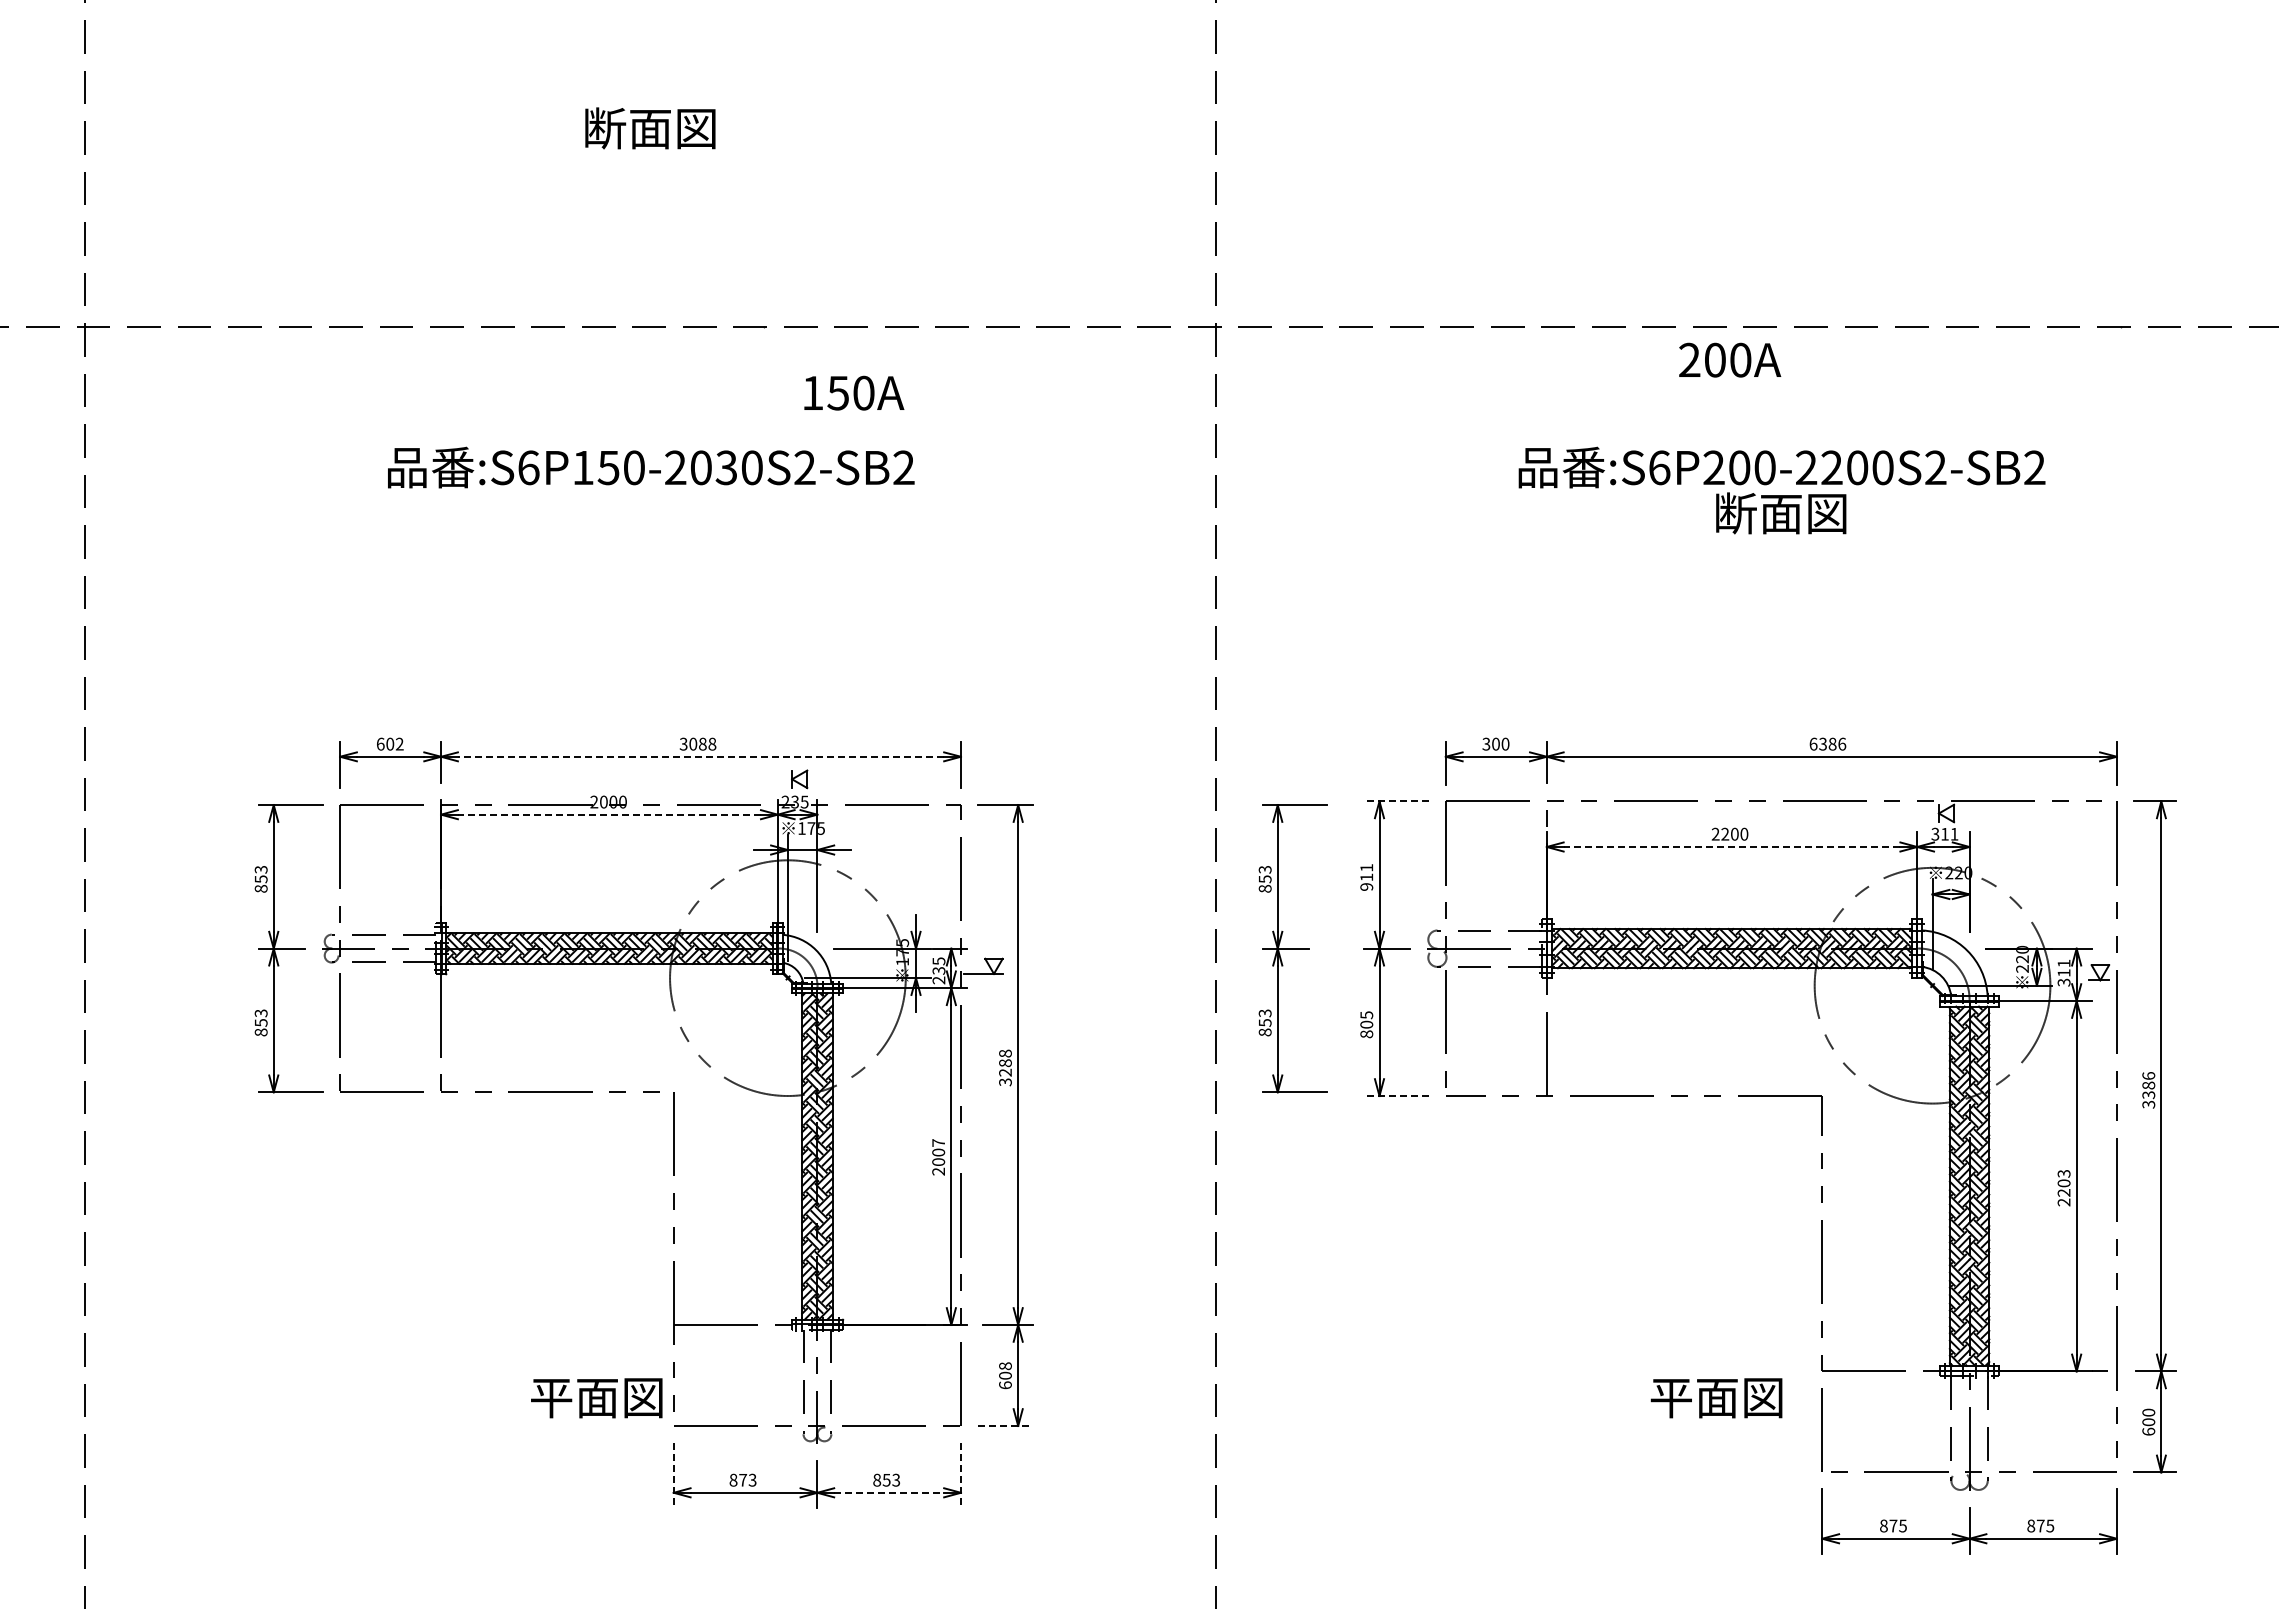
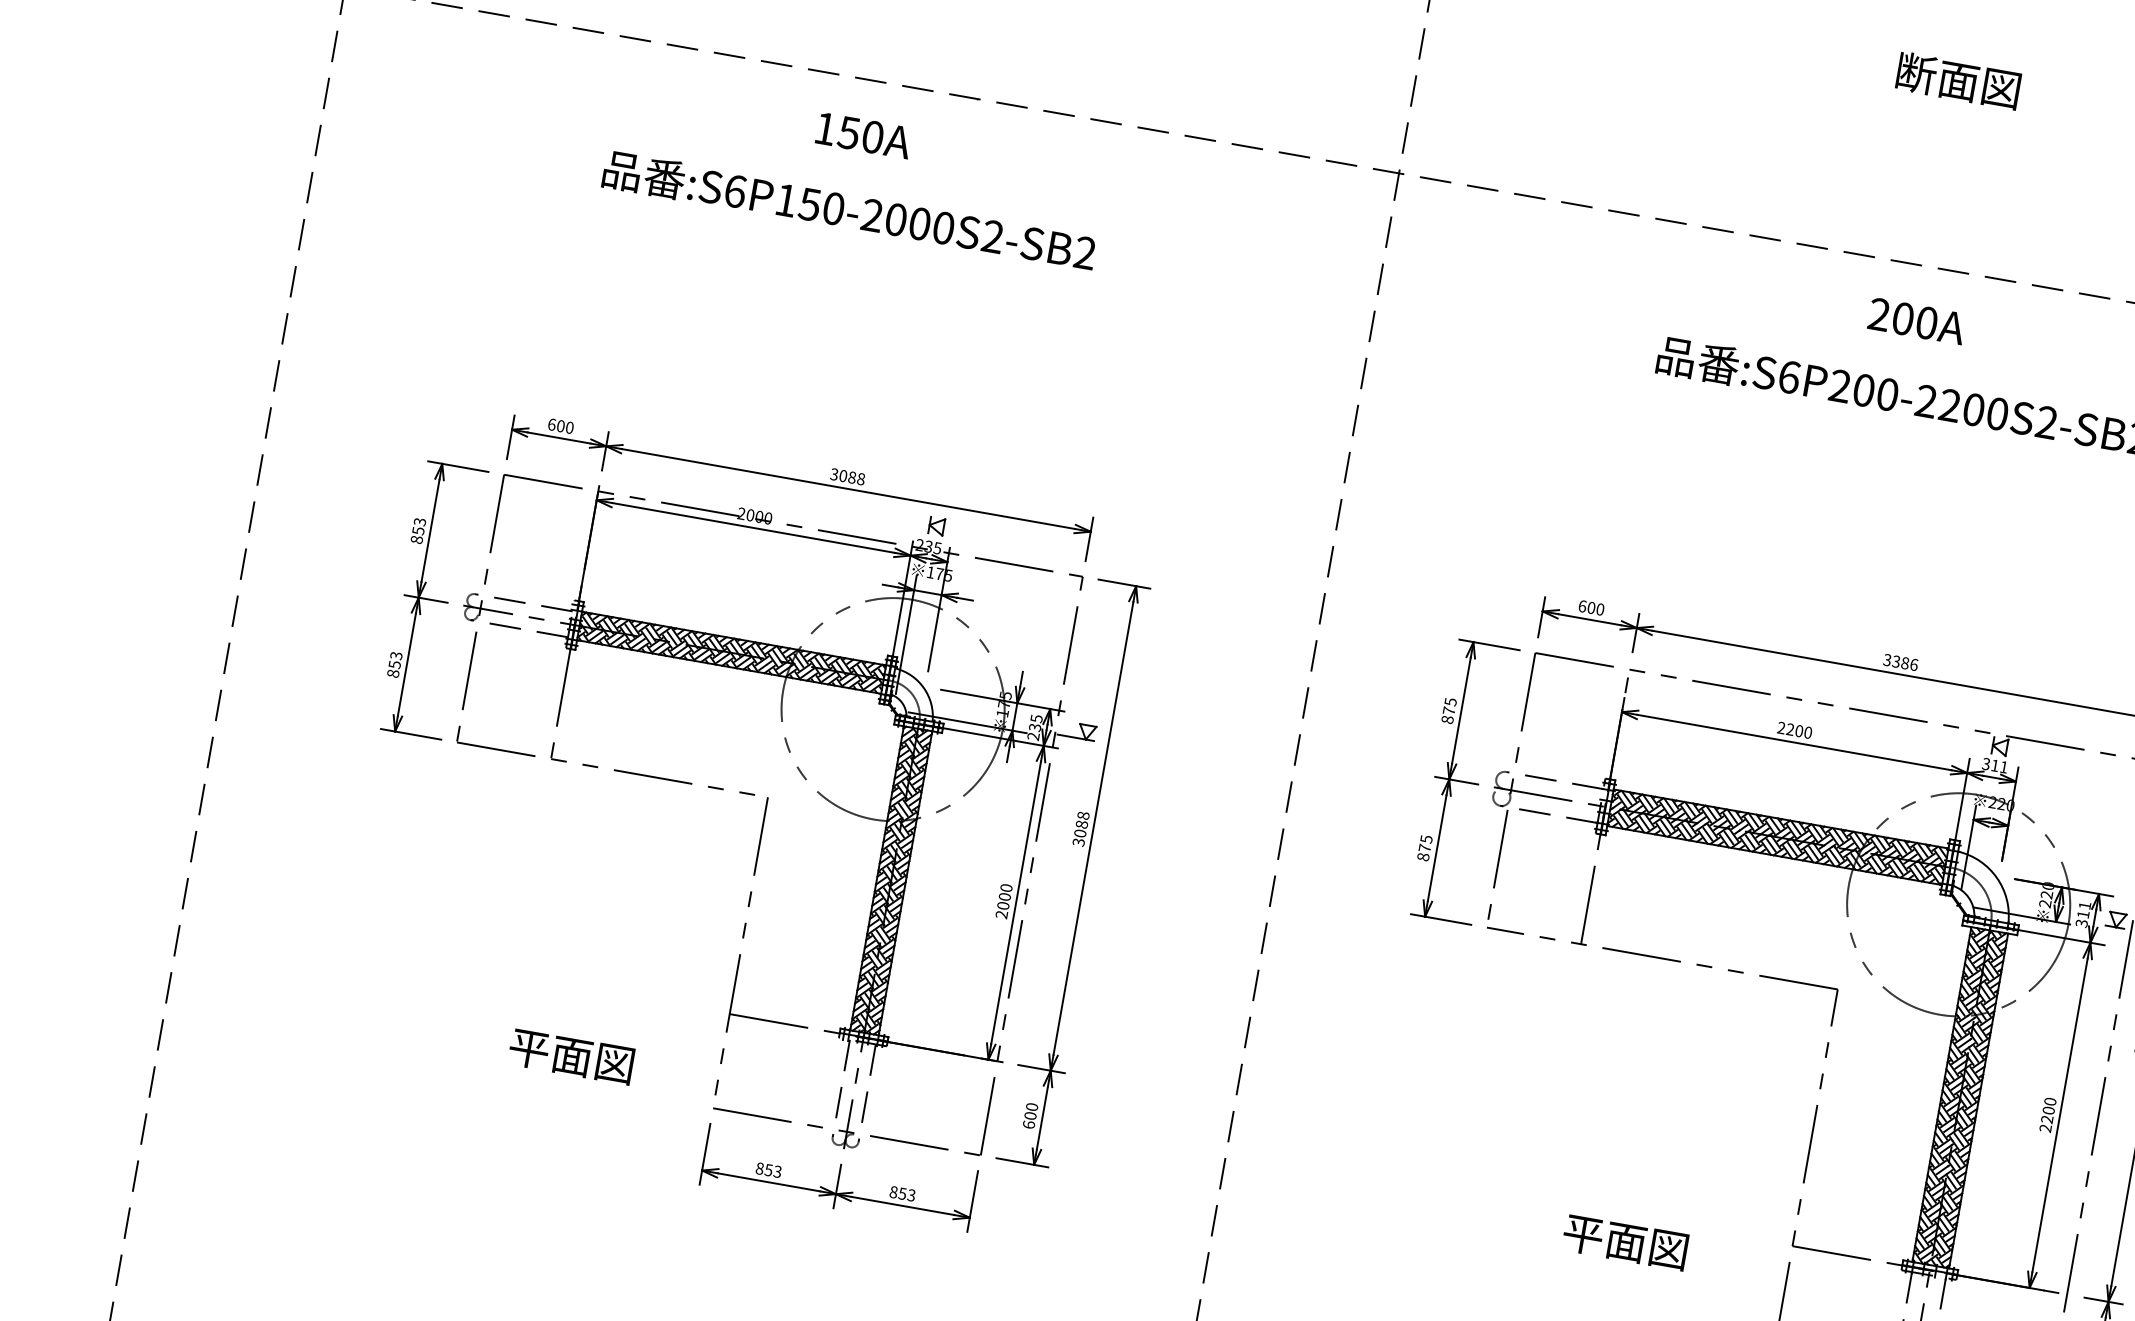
text: (1730, 359) -> (1917, 320), moved
text: (854, 392) -> (864, 135), moved
text: (726, 467) -> (919, 223), :S6P150-2030S2-SB2 -> :S6P150-2000S2-SB2
text: (1781, 513) -> (1958, 81), moved
text: (399, 743) -> (569, 427), 602 -> 600
text: (1486, 743) -> (1582, 605), 300 -> 600
text: (1813, 743) -> (1887, 659), 6386 -> 3386
line: (700, 756) -> (848, 488), dashed -> solid
line: (1396, 801) -> (1489, 645), dashed -> solid
line: (609, 814) -> (753, 527), dashed -> solid
line: (1731, 847) -> (1794, 742), dashed -> solid
text: (1366, 877) -> (1448, 710), 911 -> 875
part: (1292, 948) -> (1368, 764), removed
text: (1366, 1024) -> (1424, 847), 805 -> 875
text: (1005, 1072) -> (1080, 833), 3288 -> 3088
line: (1396, 1096) -> (1440, 919), dashed -> solid
text: (938, 1142) -> (1006, 887), 2007 -> 2000
text: (2063, 1173) -> (2049, 1101), 2203 -> 2200
text: (1005, 1366) -> (1032, 1107), 608 -> 600
text: (596, 1398) -> (571, 1056), moved
text: (1716, 1398) -> (1625, 1242), moved
line: (1005, 1425) -> (1022, 1162), dashed -> solid
line: (673, 1475) -> (704, 1154), dashed -> solid
line: (960, 1475) -> (972, 1201), dashed -> solid
text: (743, 1480) -> (769, 1170), 873 -> 853
line: (889, 1492) -> (903, 1205), dashed -> solid

